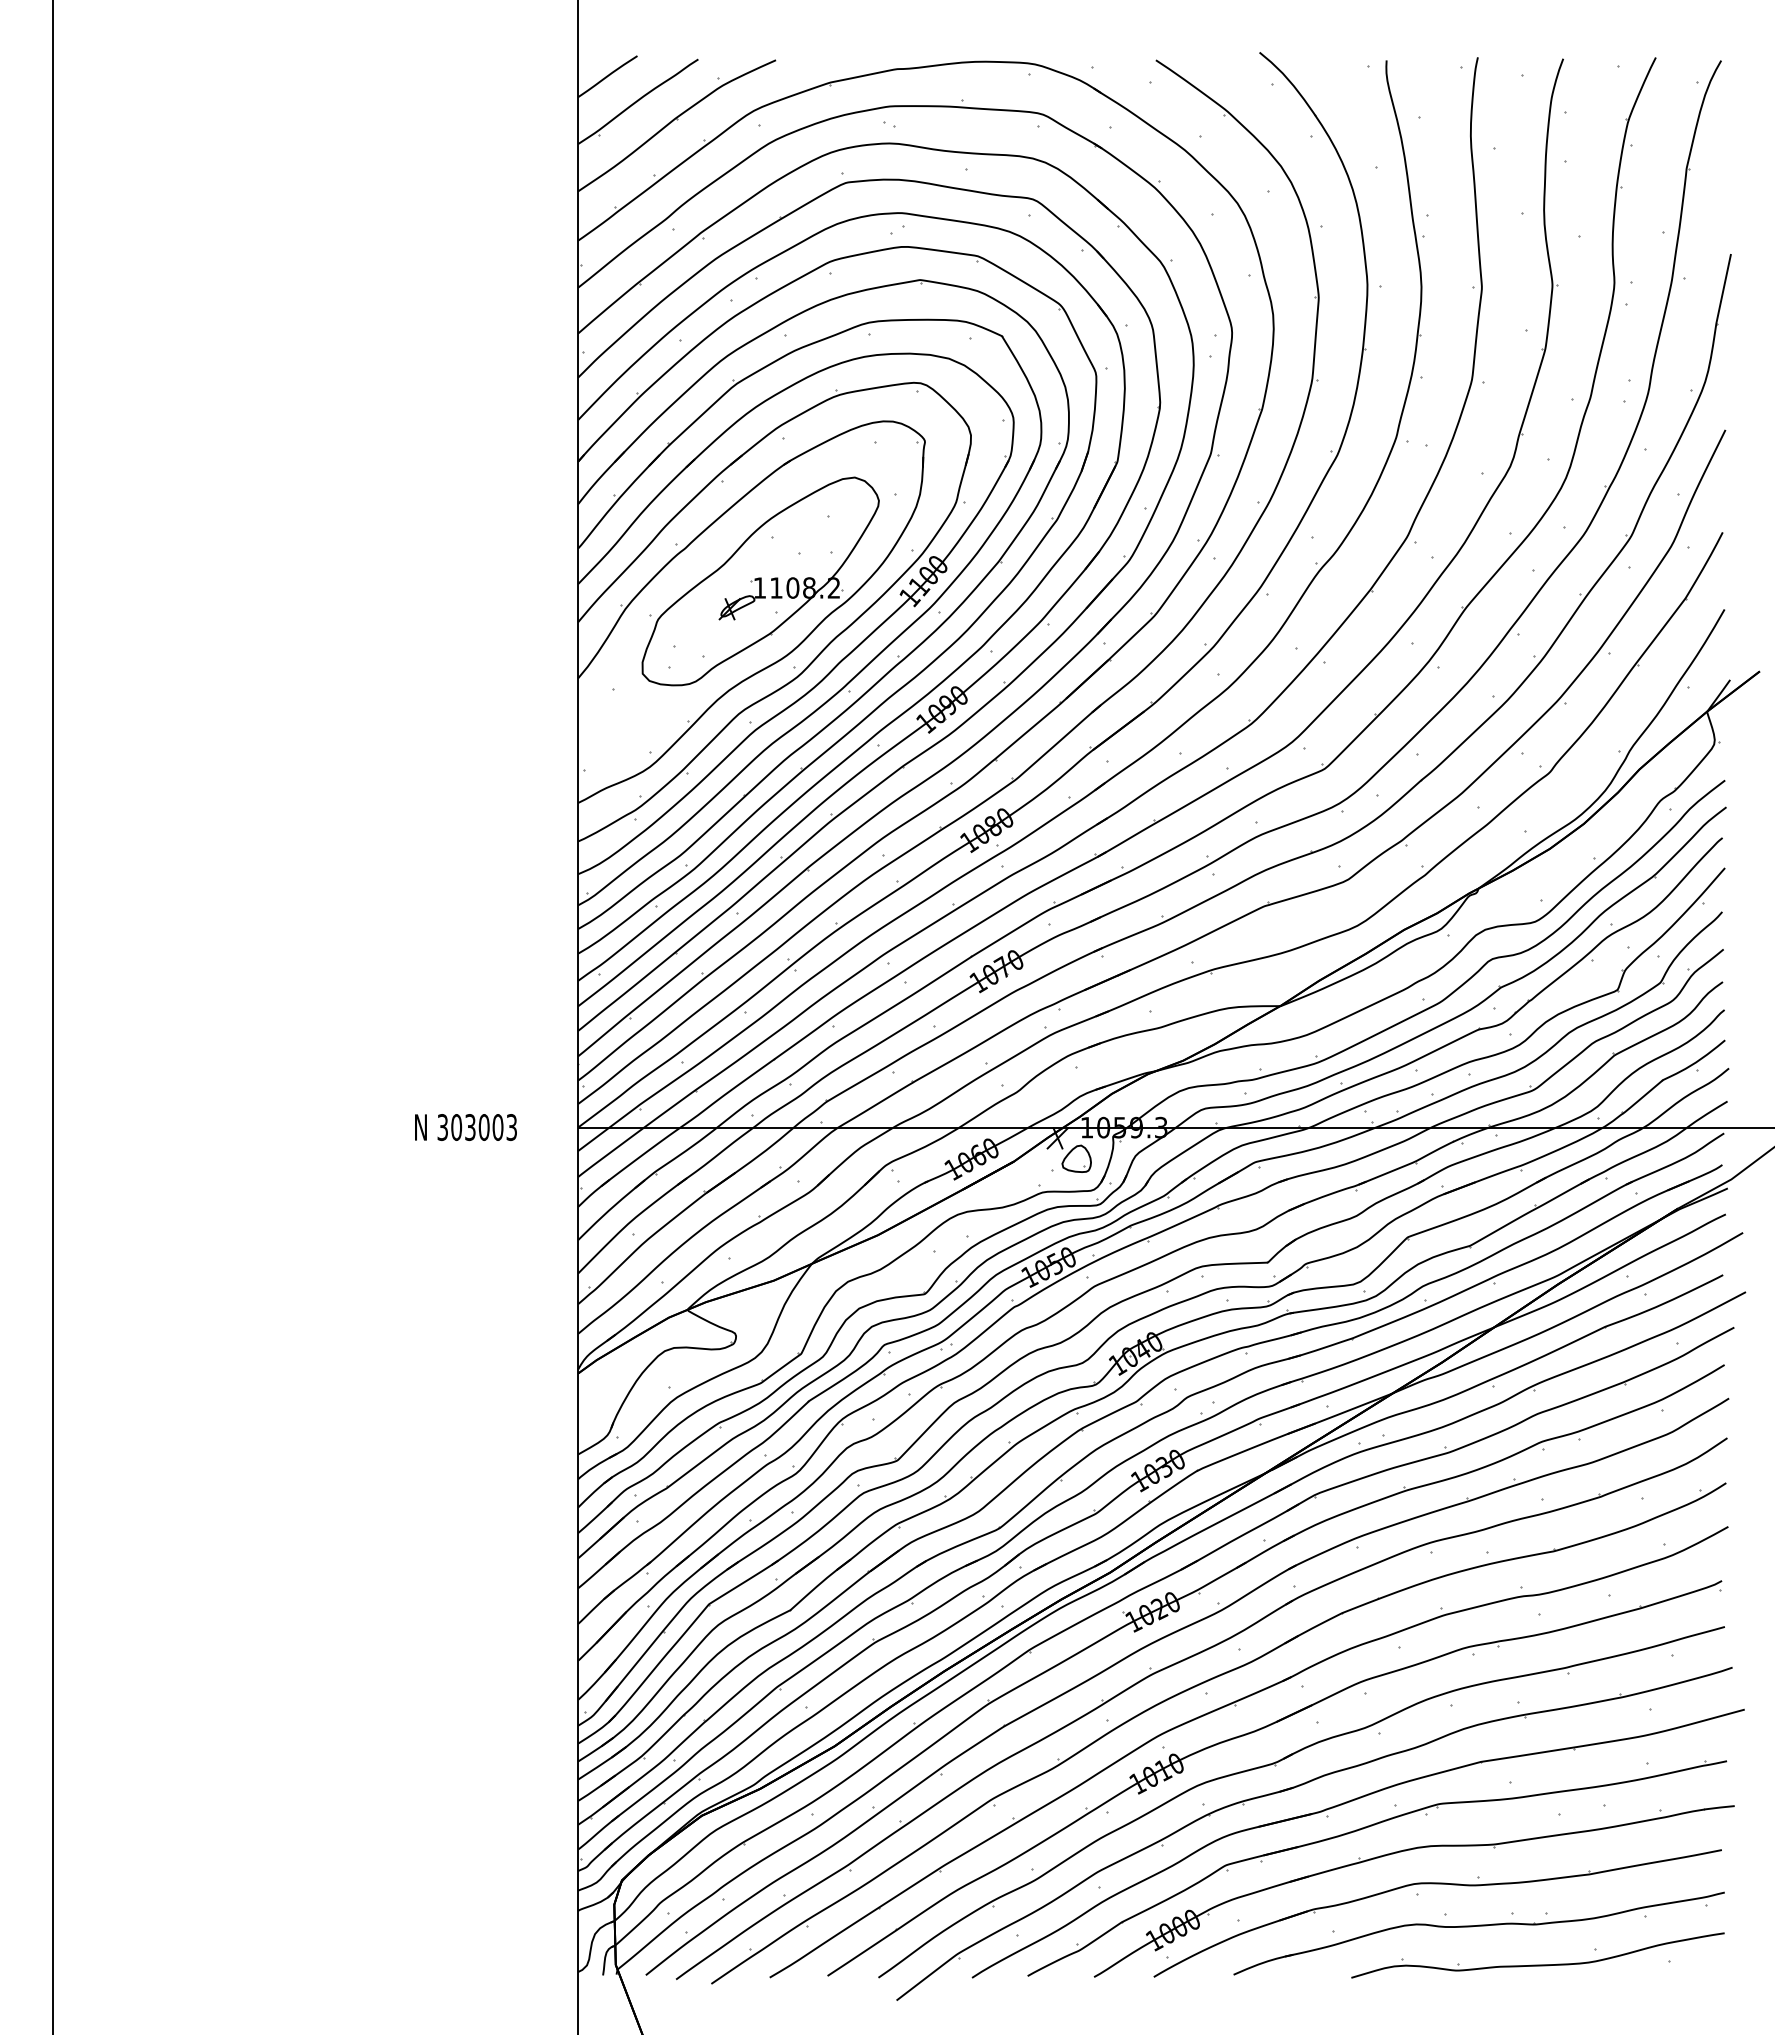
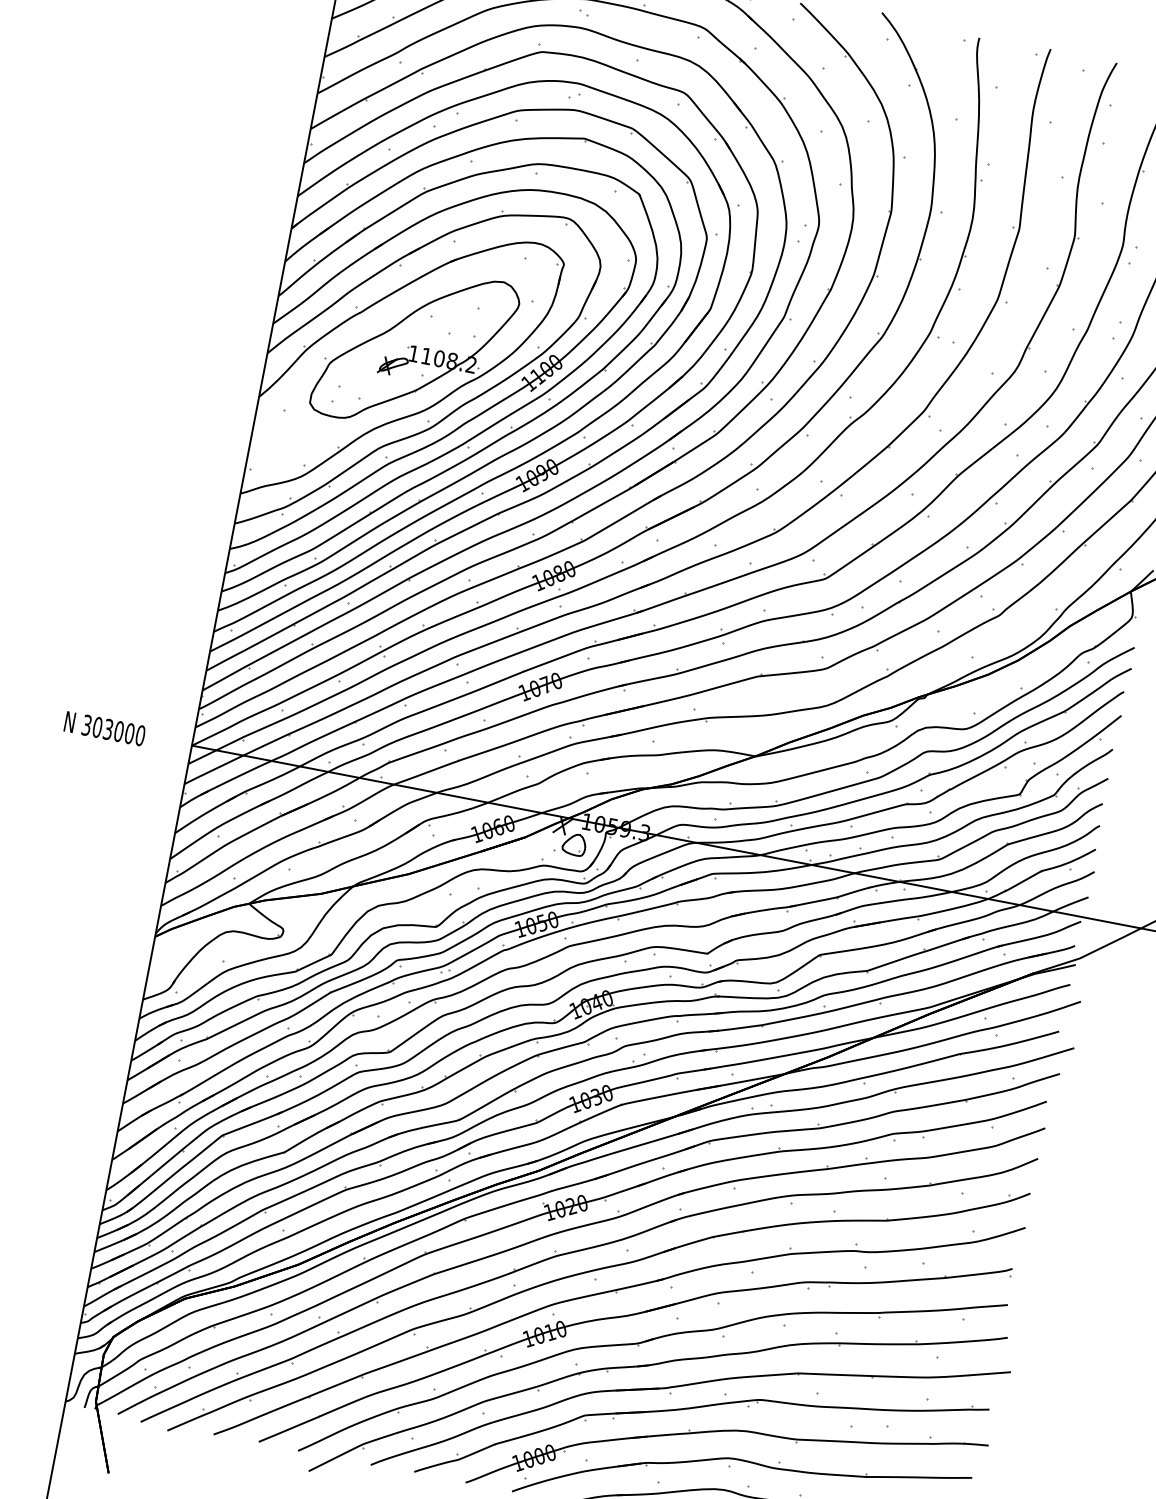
text: (511, 1127) -> (140, 735), 303003 -> 303000

